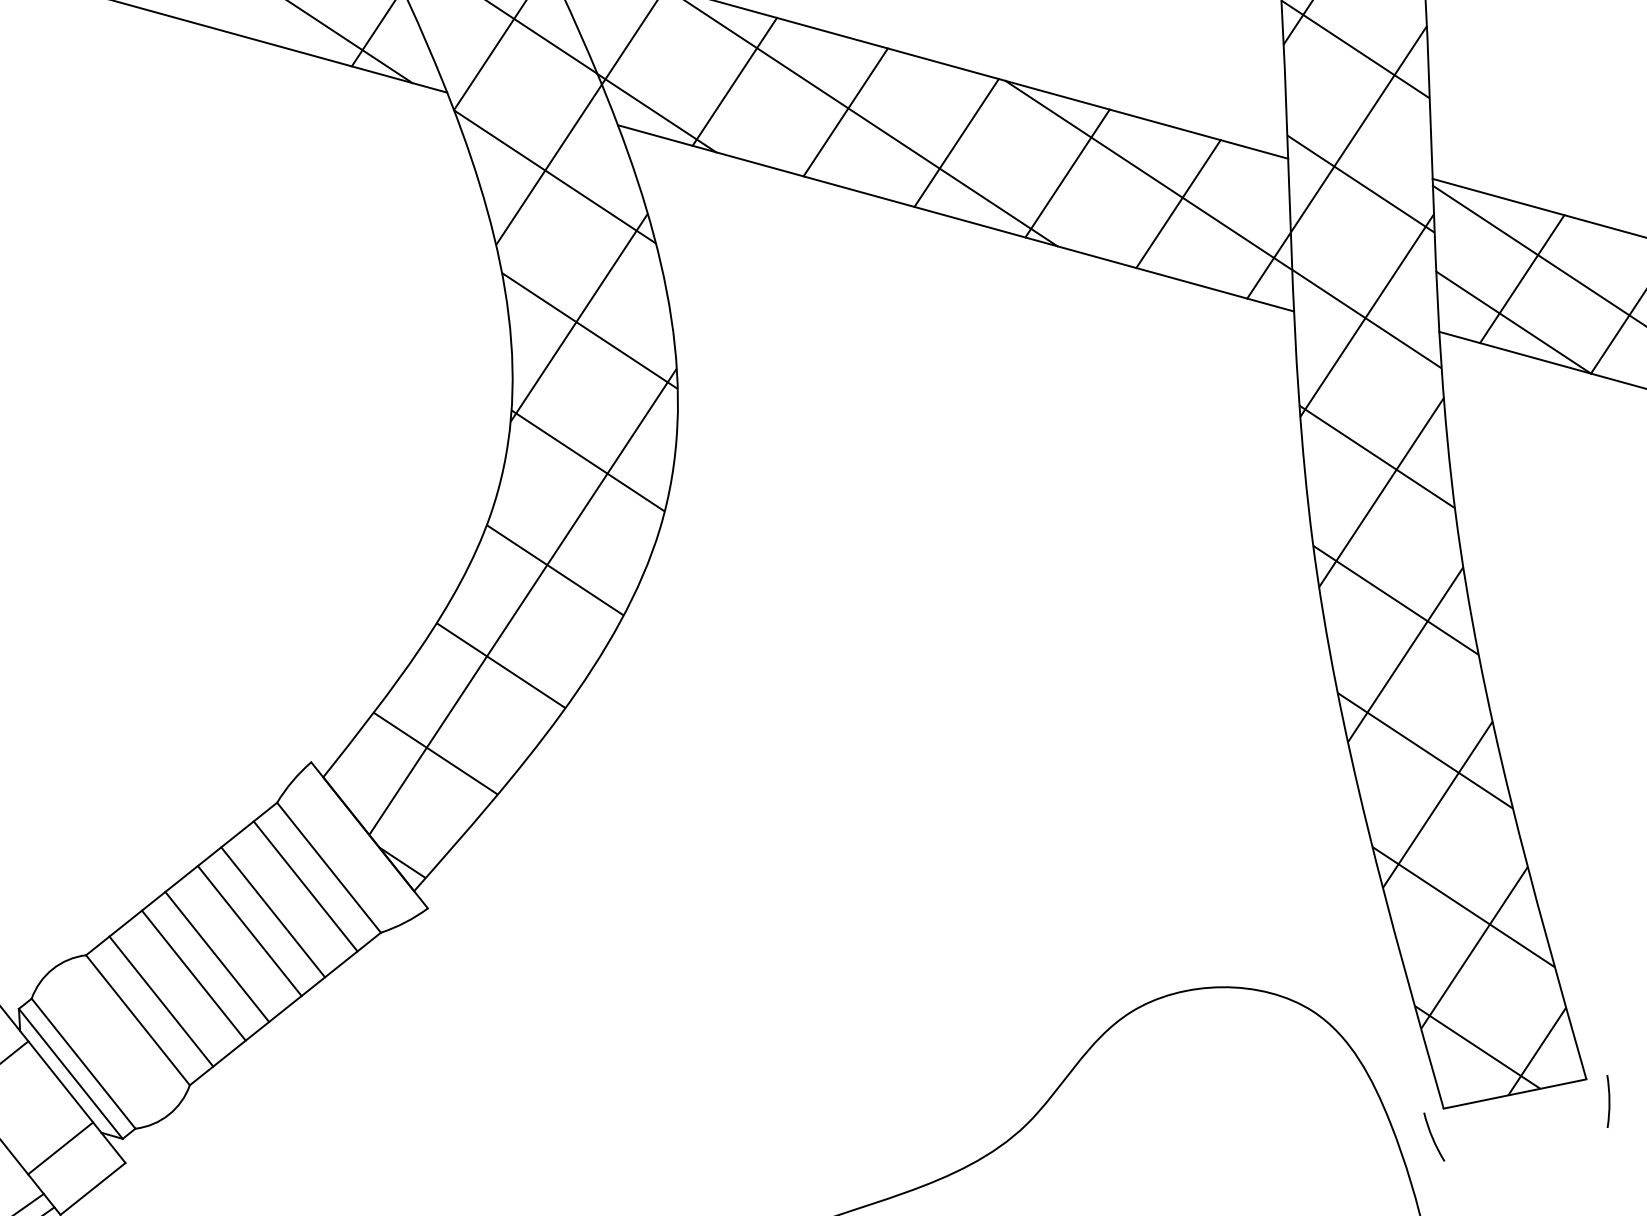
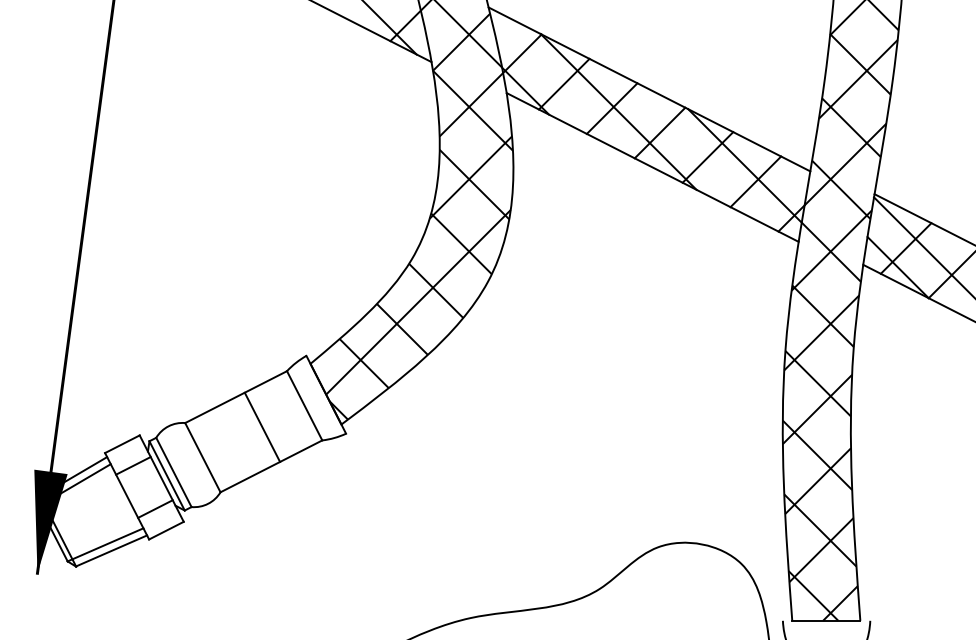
line: (303, 885) -> (291, 411), removed
line: (272, 911) -> (274, 420), removed
line: (215, 955) -> (244, 435), removed
line: (193, 975) -> (232, 442), removed
line: (159, 1000) -> (214, 450), removed

